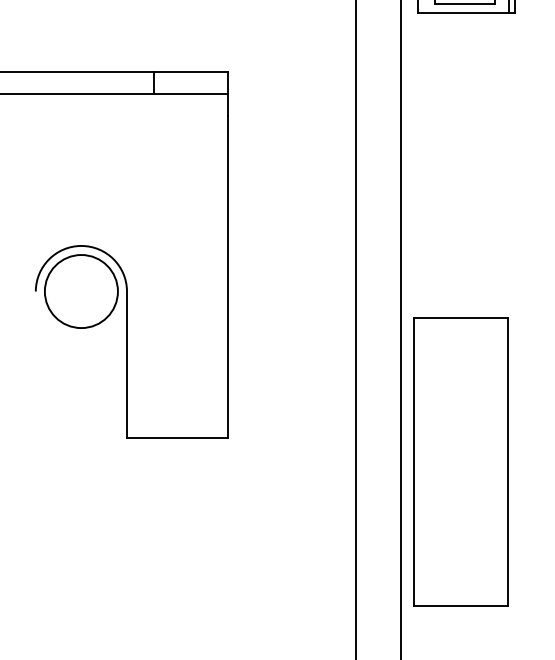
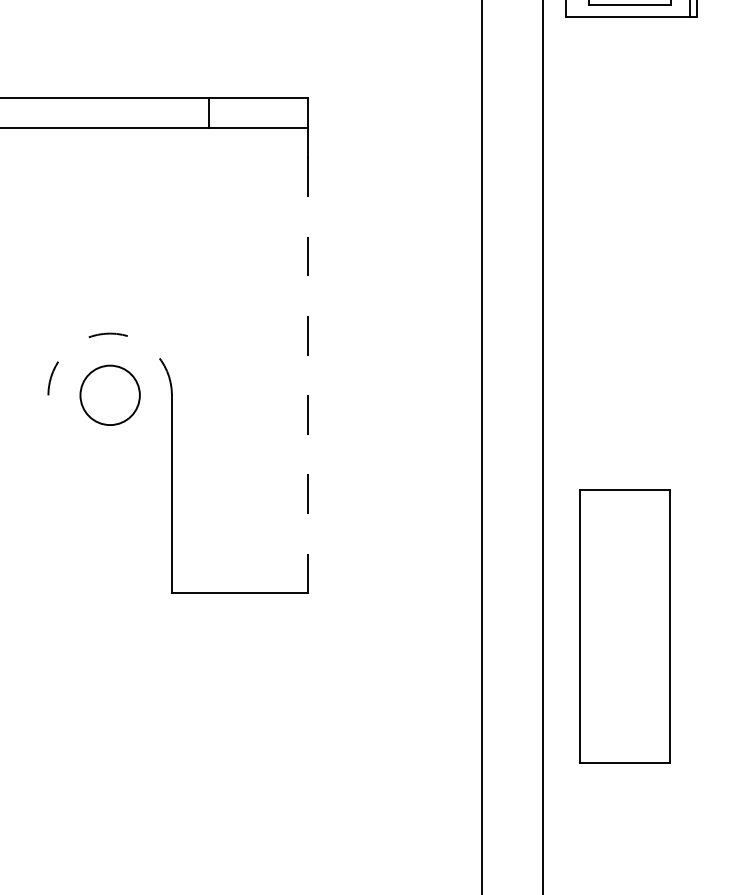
arc: (81, 245) -> (110, 332), solid -> dashed
line: (227, 276) -> (308, 374), solid -> dashed
circle: (80, 291) -> (108, 395), size x0.6
part: (460, 461) -> (624, 625), size x0.7

